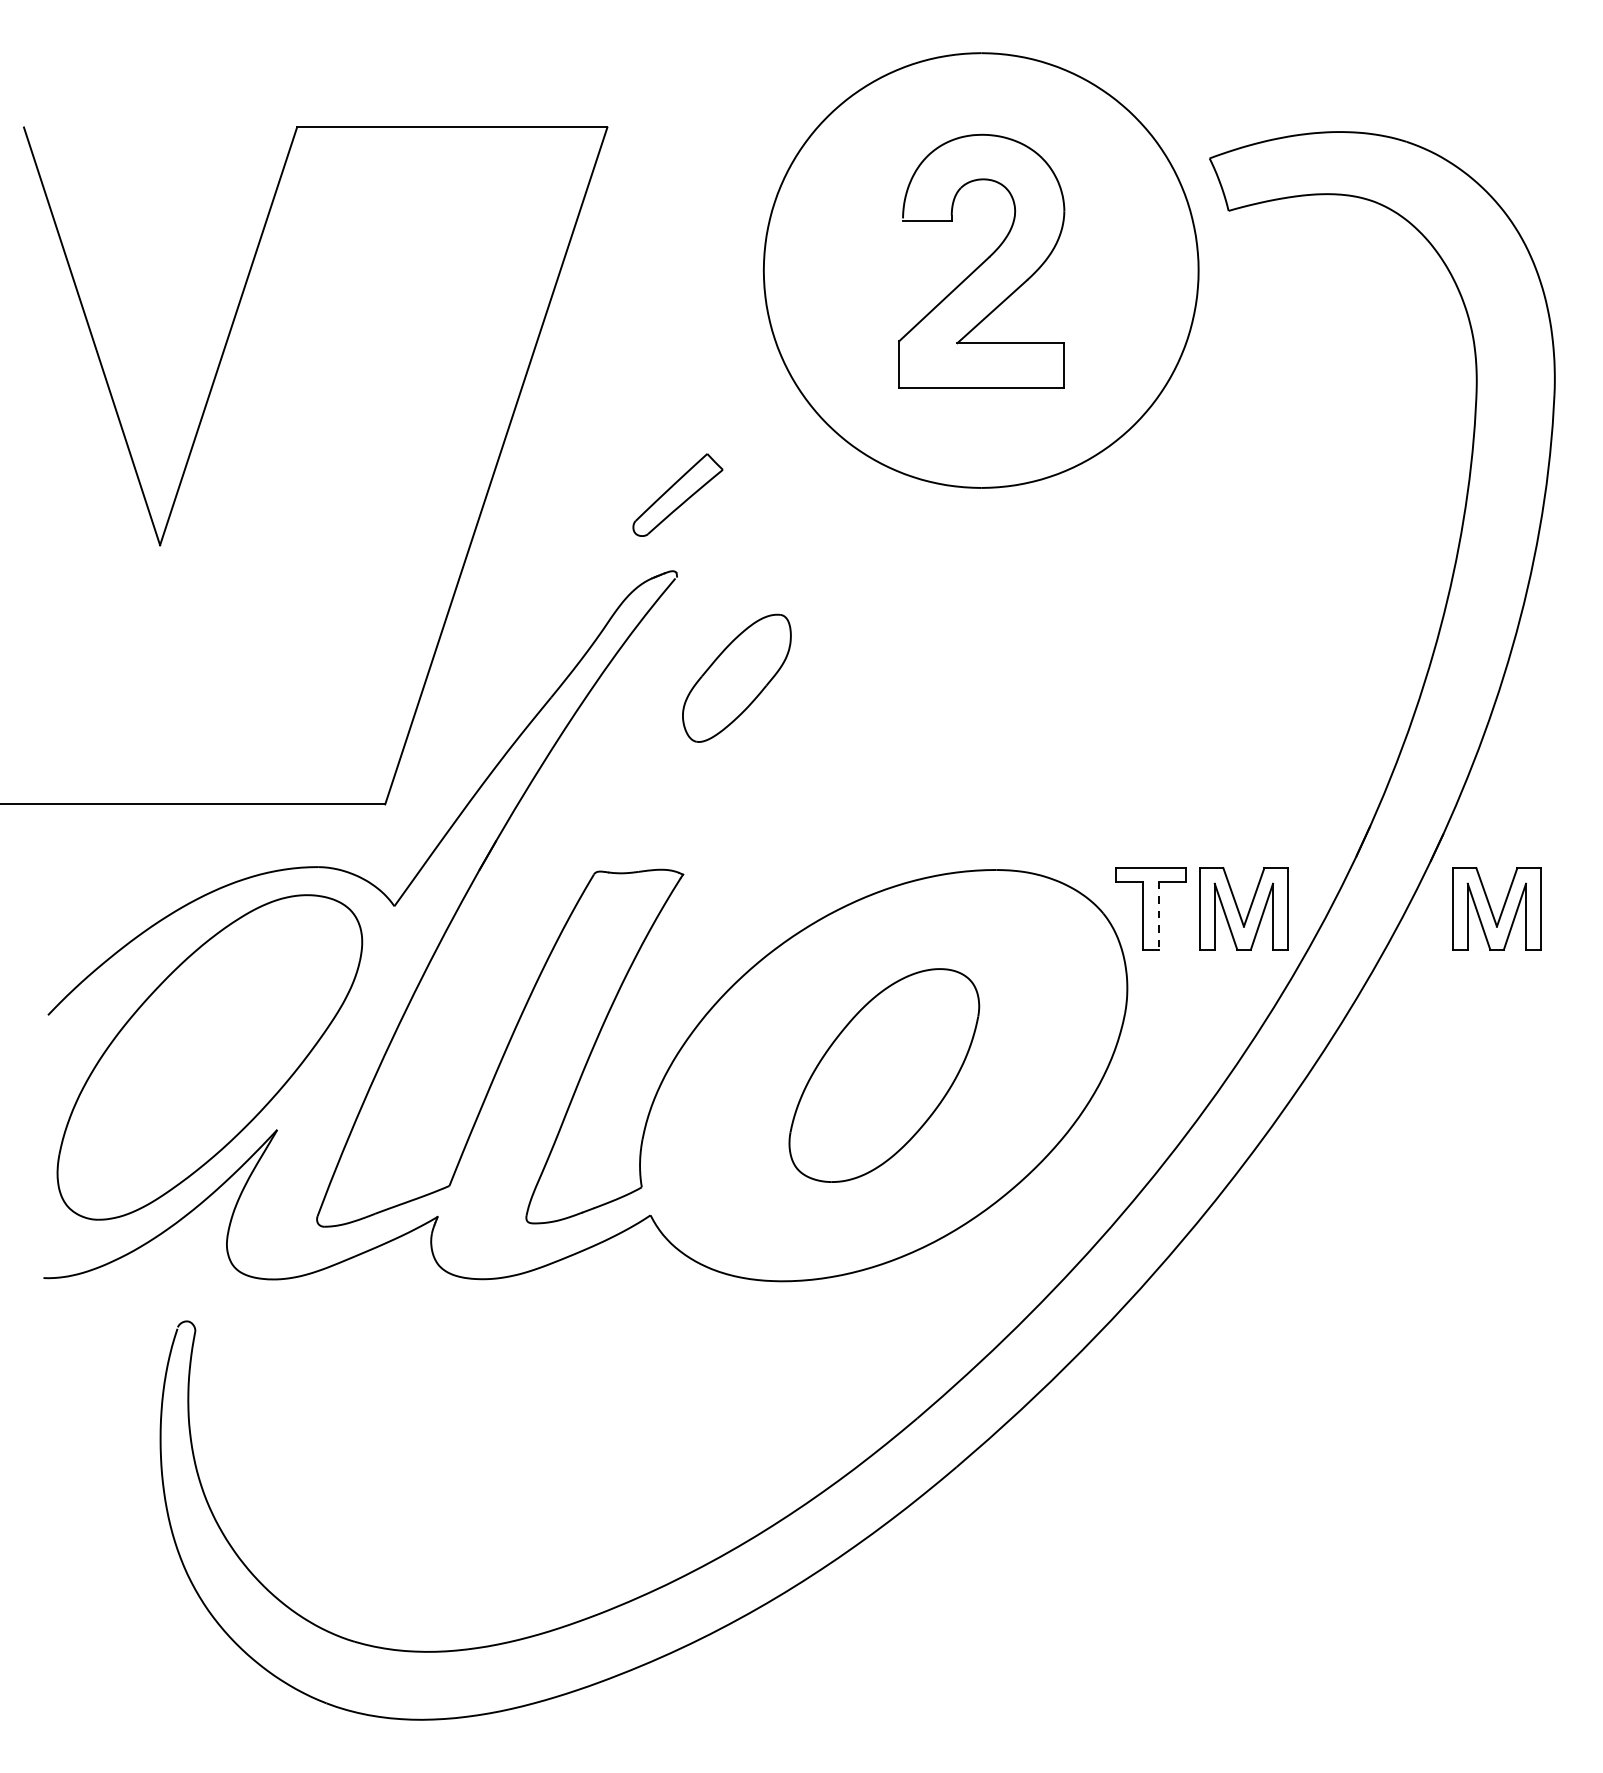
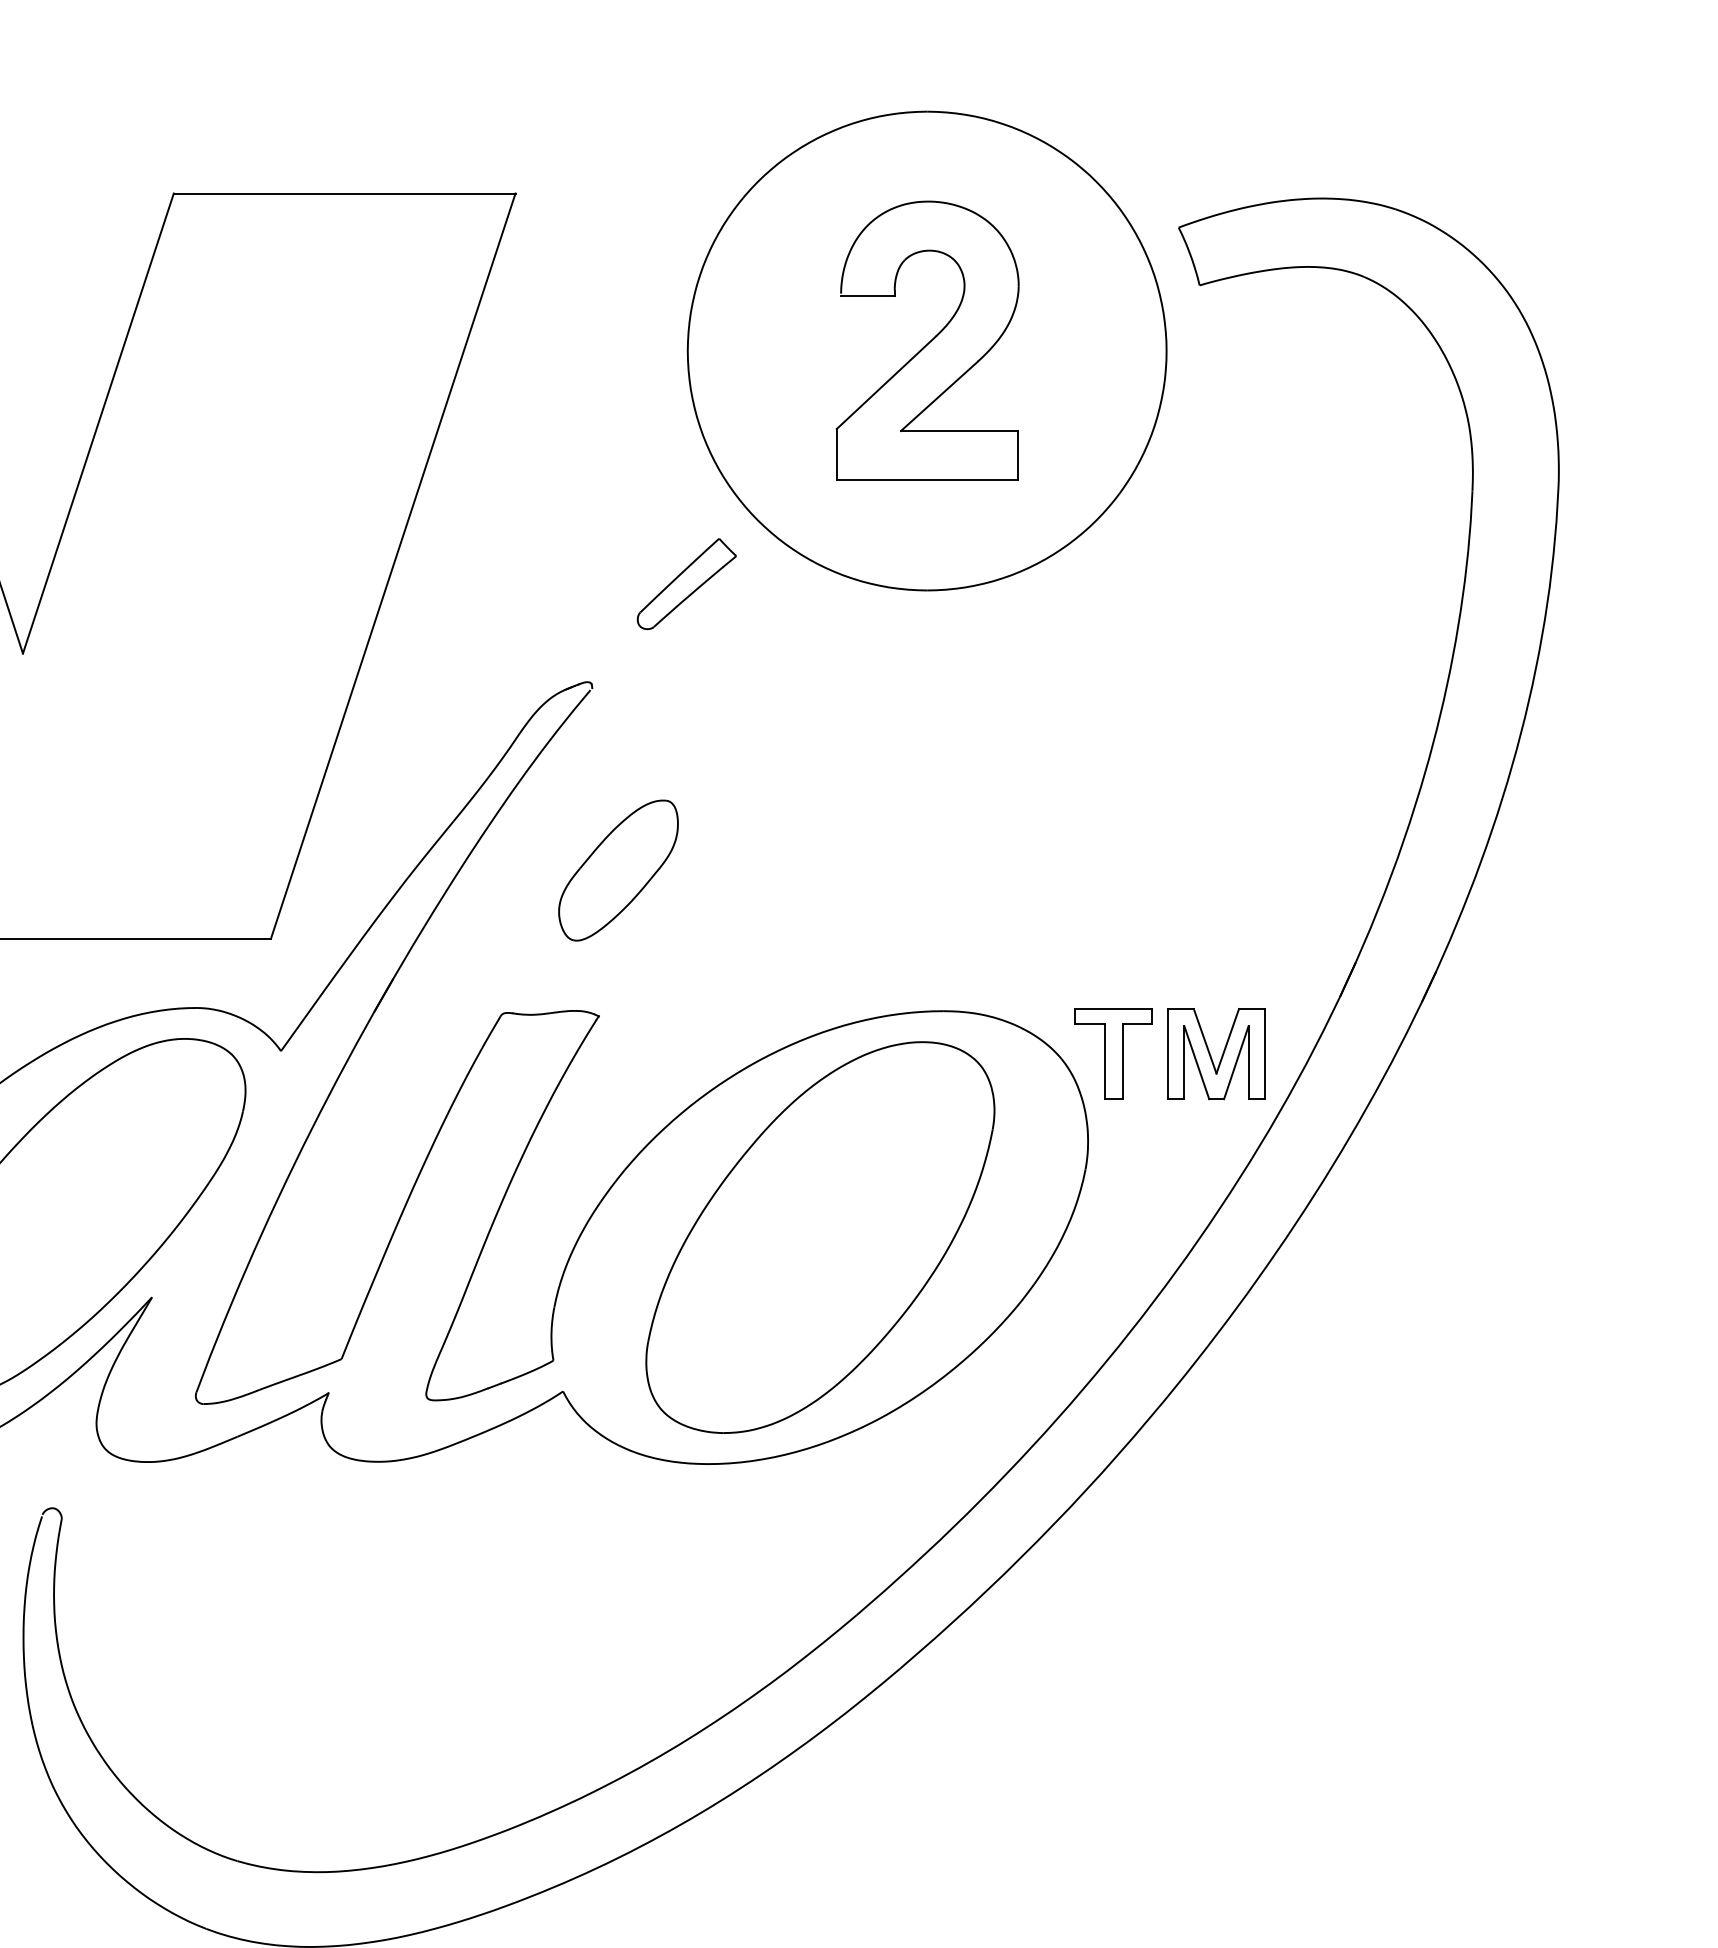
part: (677, 494) -> (686, 583), moved
part: (736, 677) -> (618, 869), moved
part: (1496, 908) -> (1494, 1053), removed
line: (1158, 916) -> (1122, 1062), dashed -> solid
part: (884, 1075) -> (820, 1237), size x1.67

